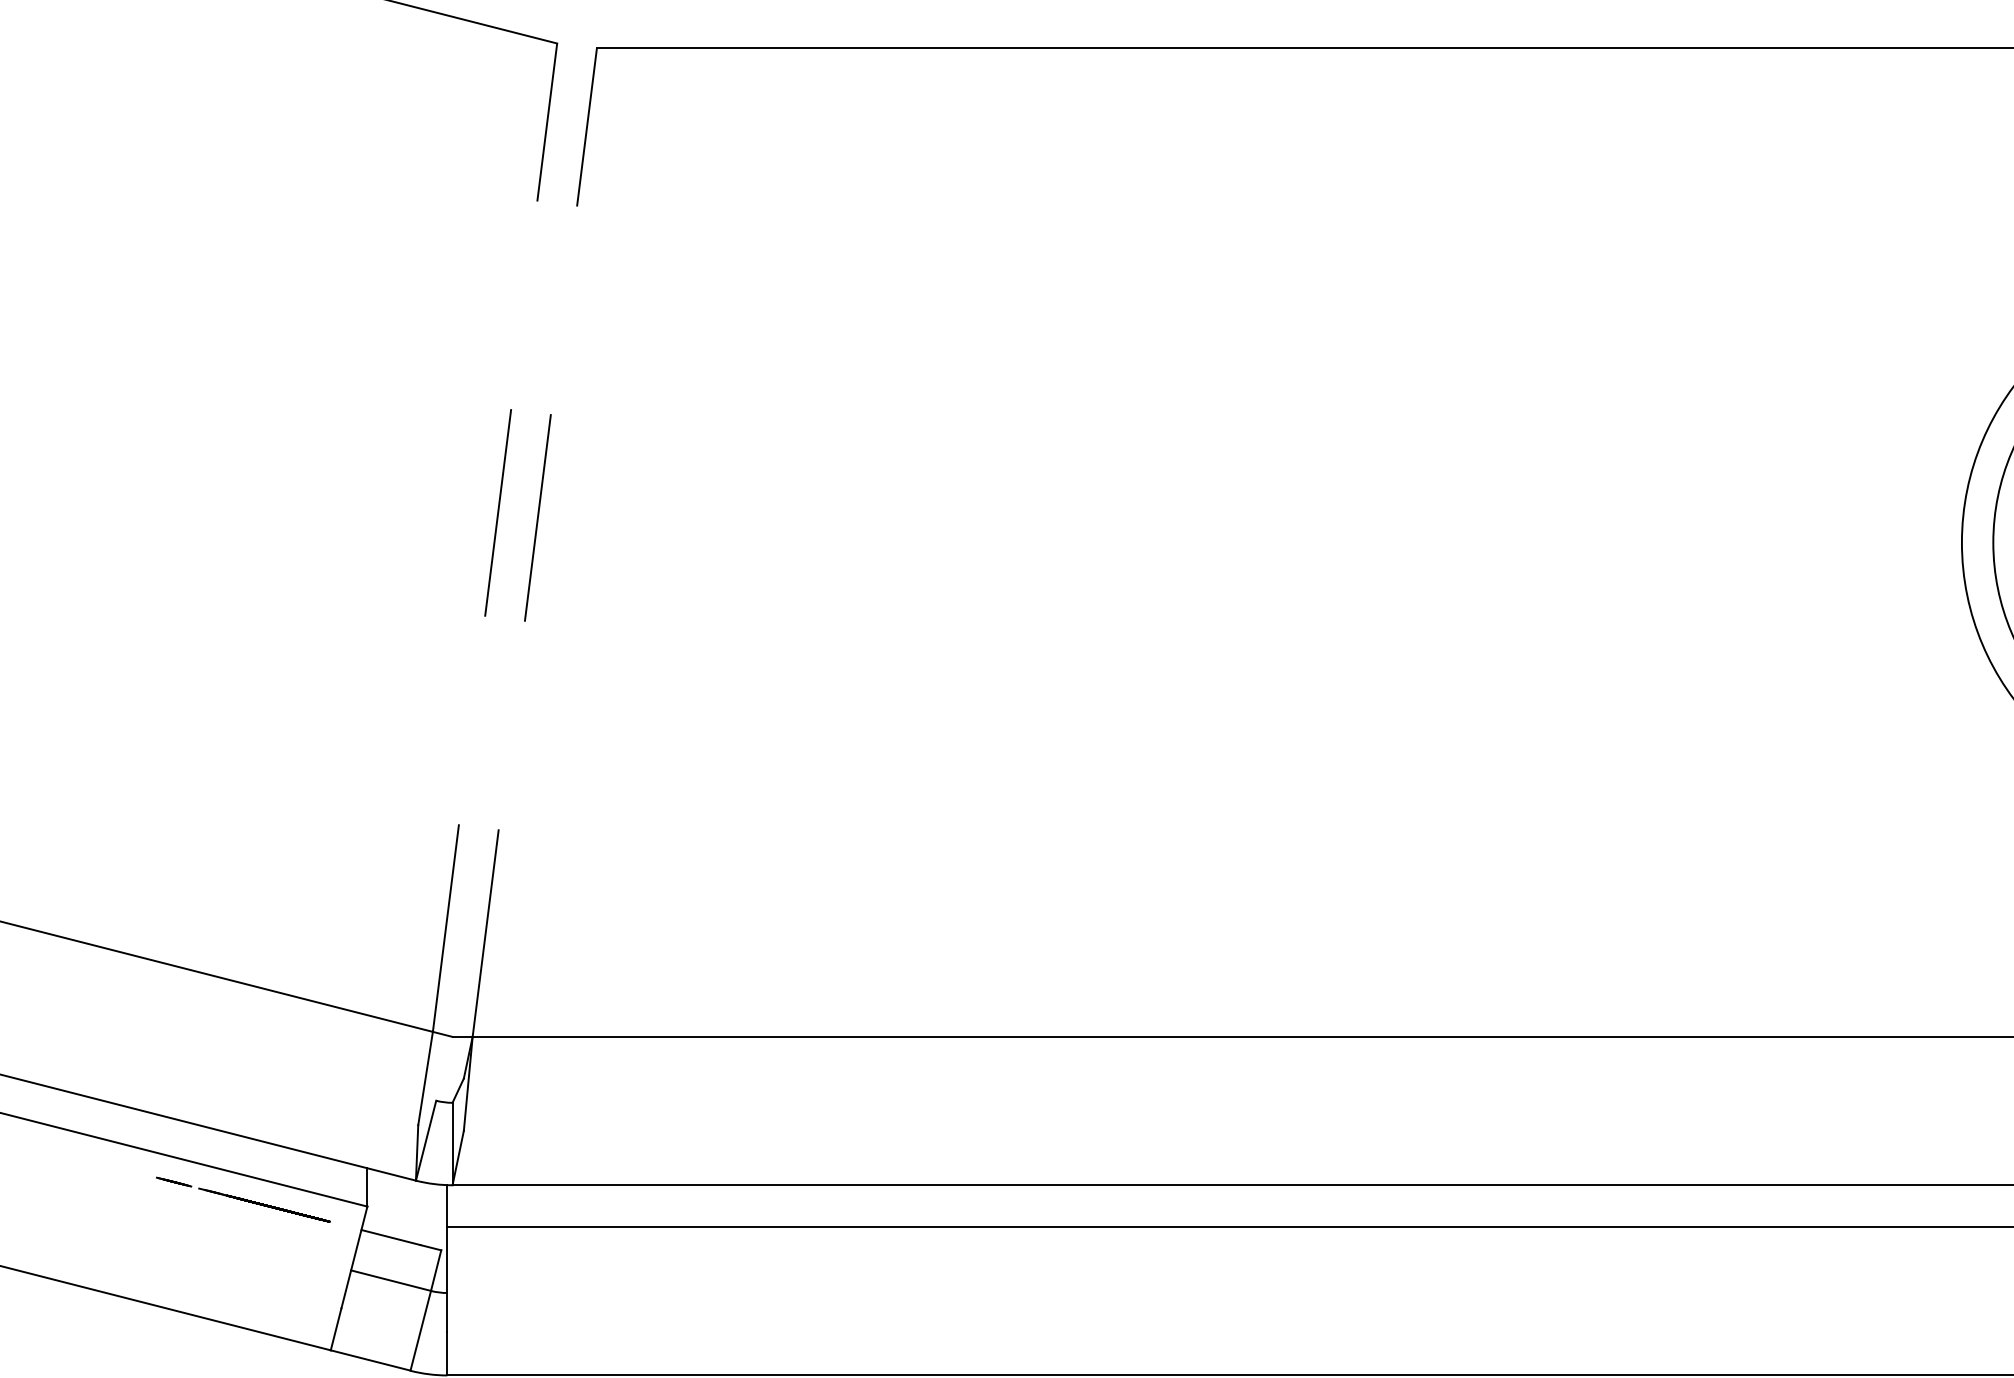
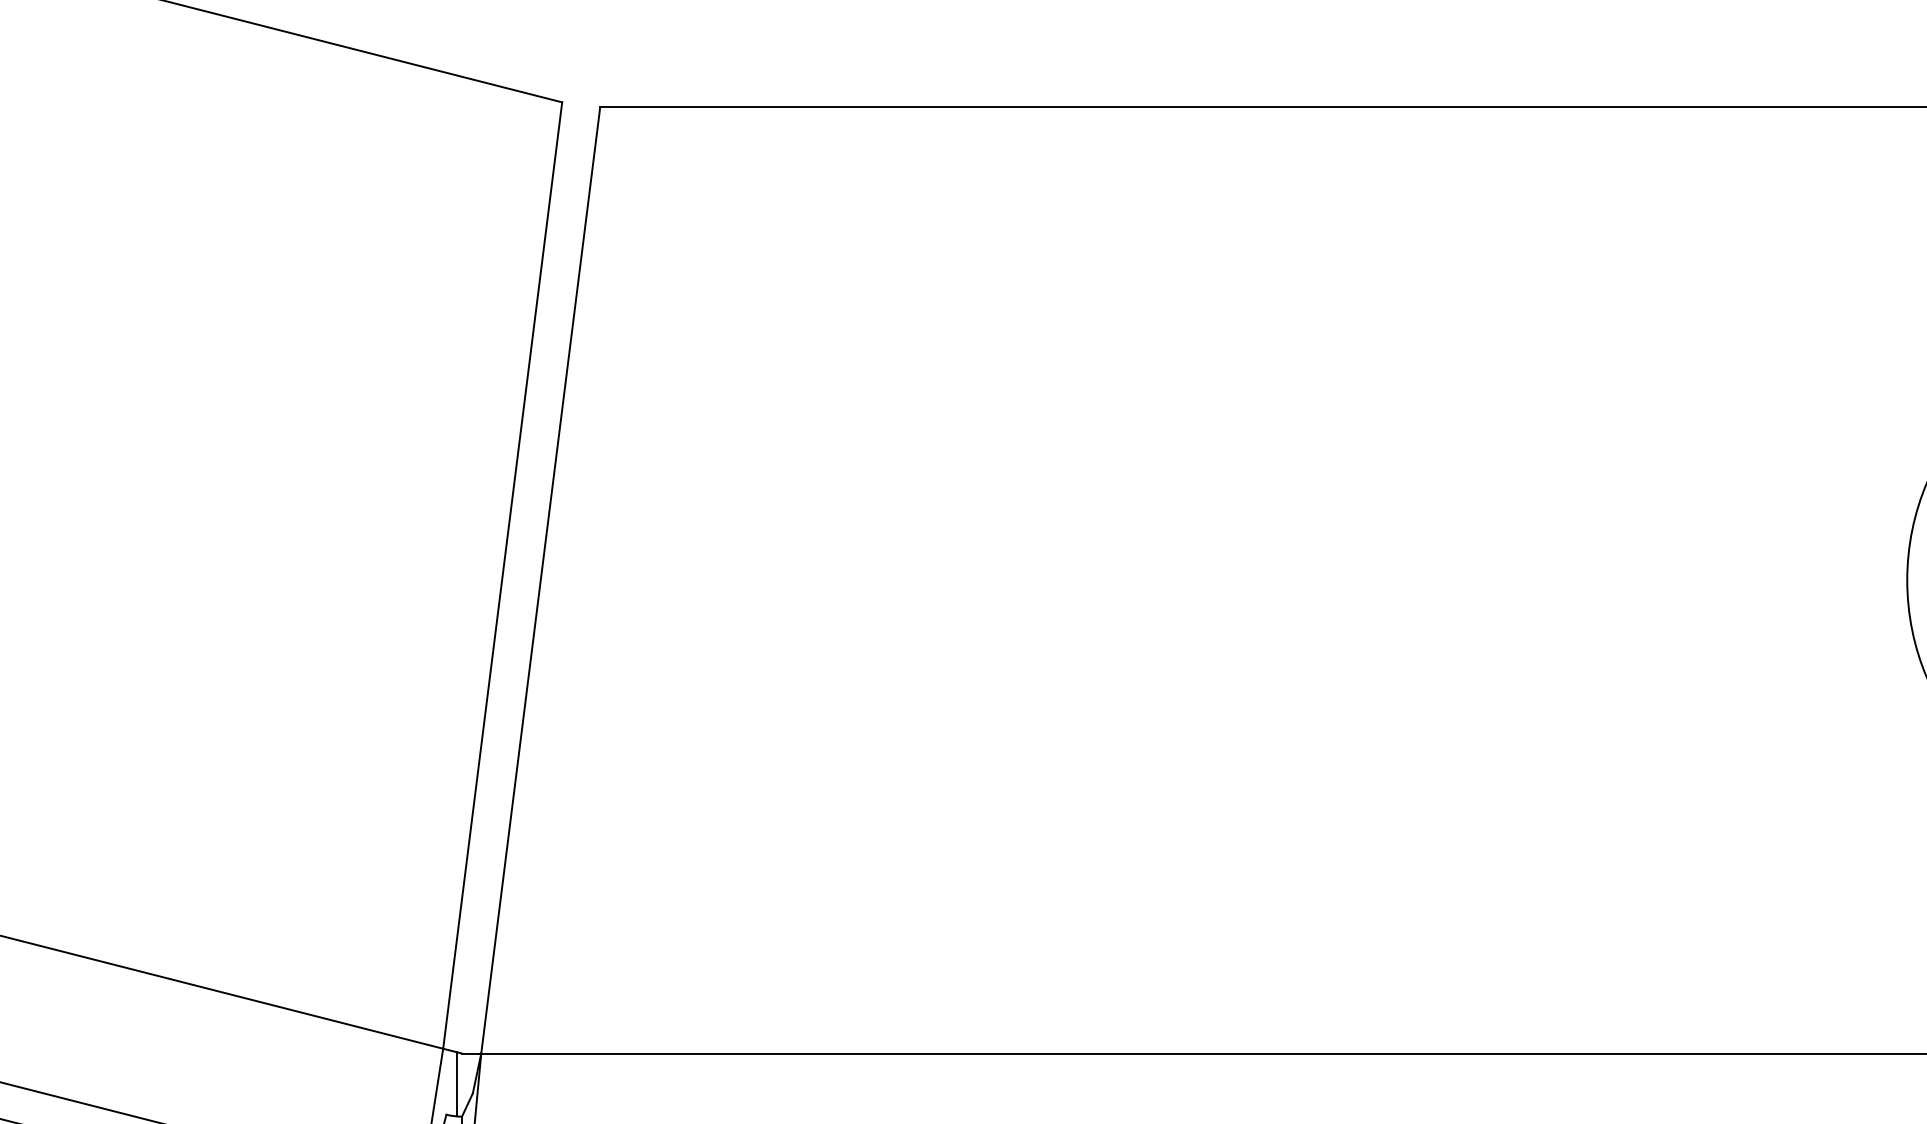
line: (495, 537) -> (503, 575), dashed -> solid
line: (534, 542) -> (540, 580), dashed -> solid
line: (447, 1068) -> (457, 1083), added

